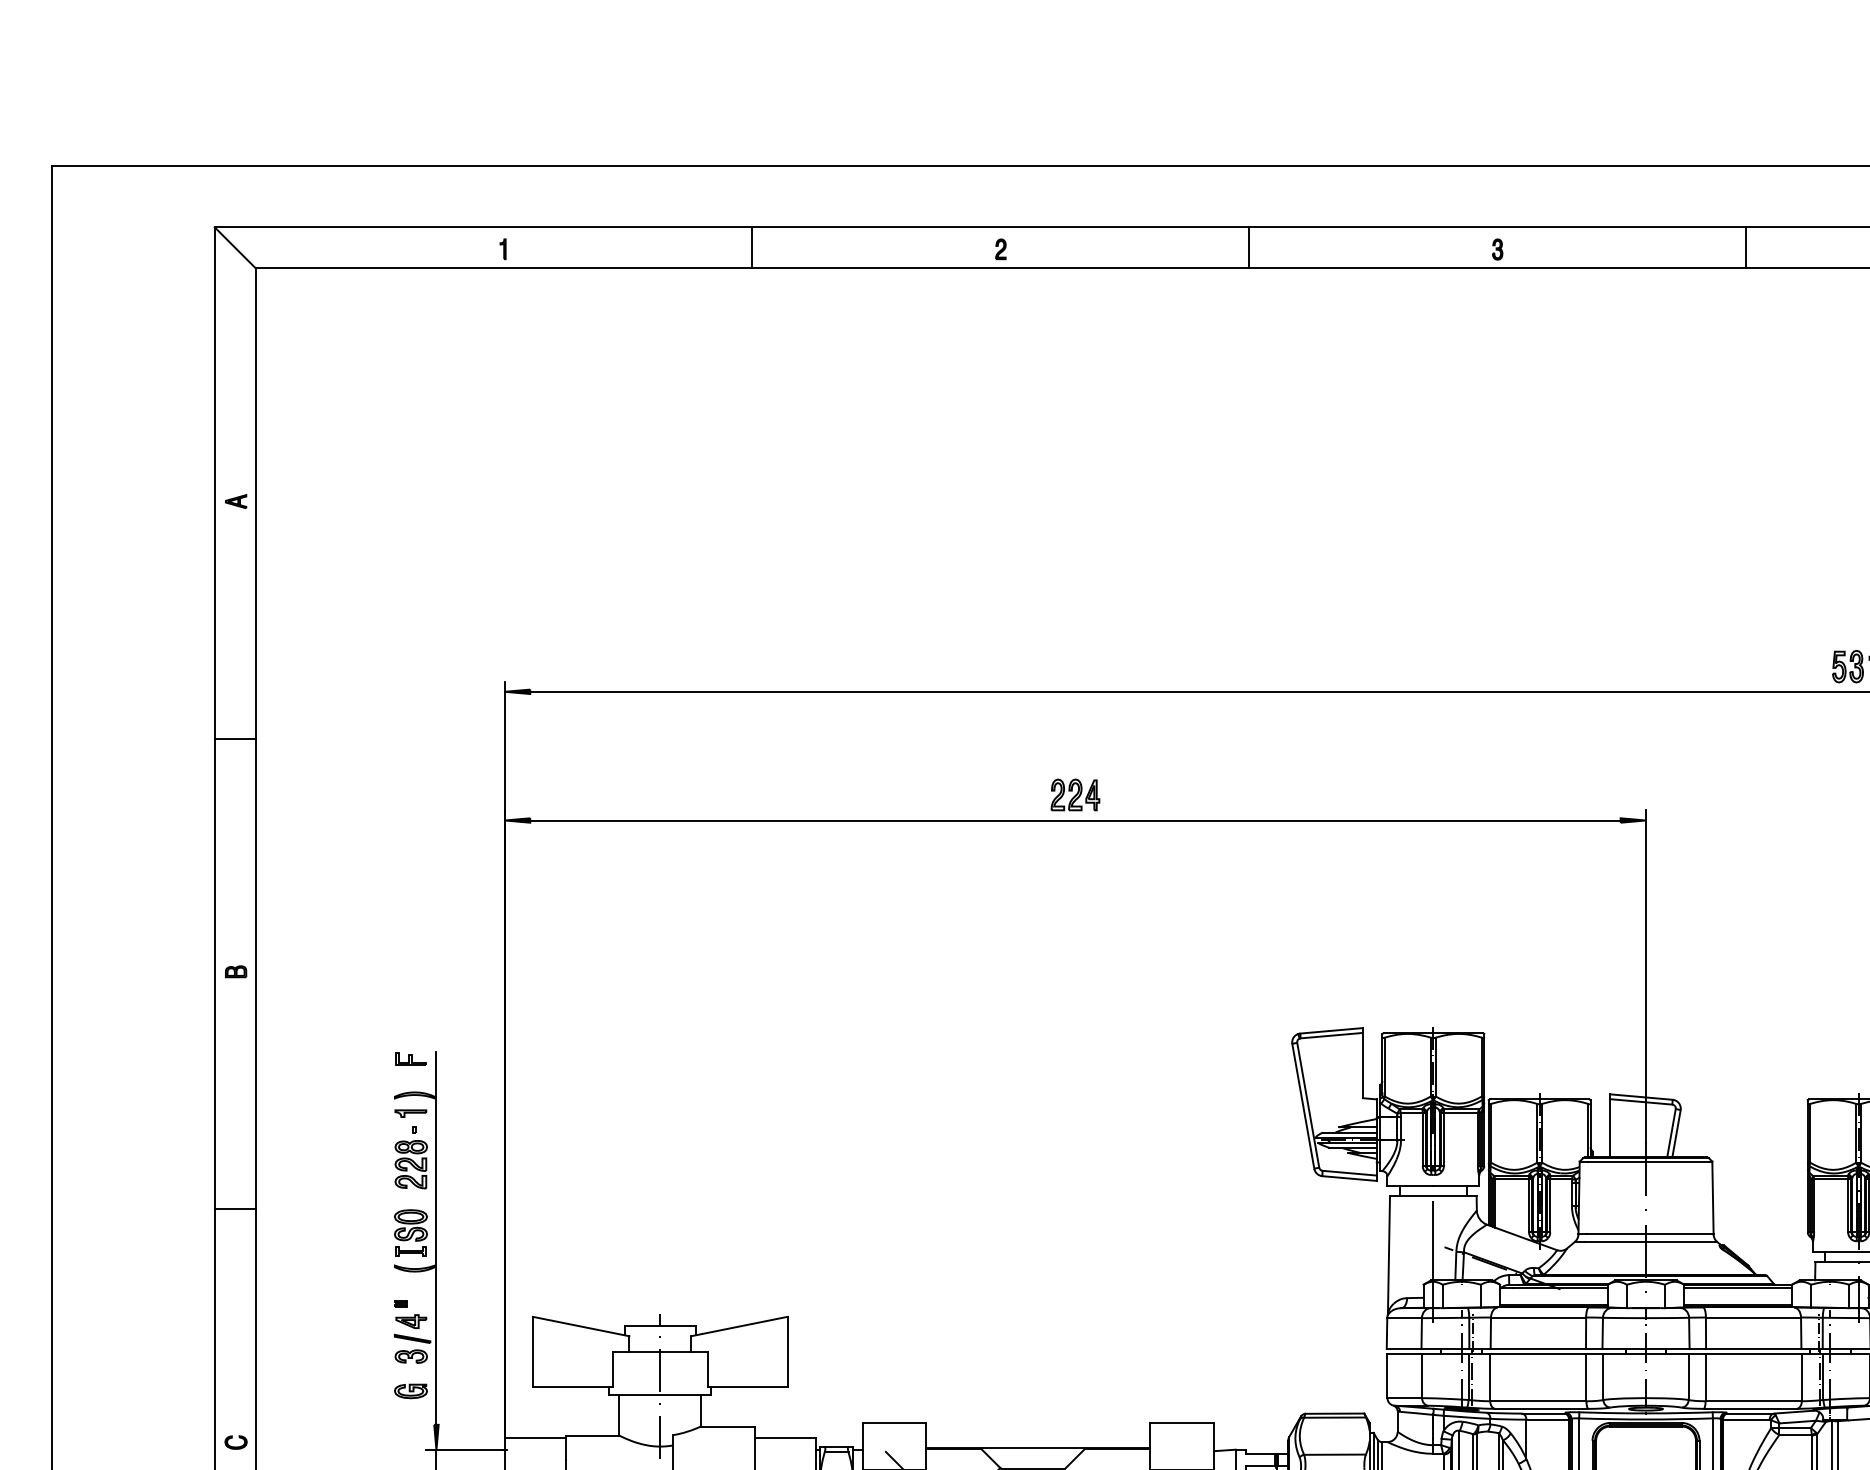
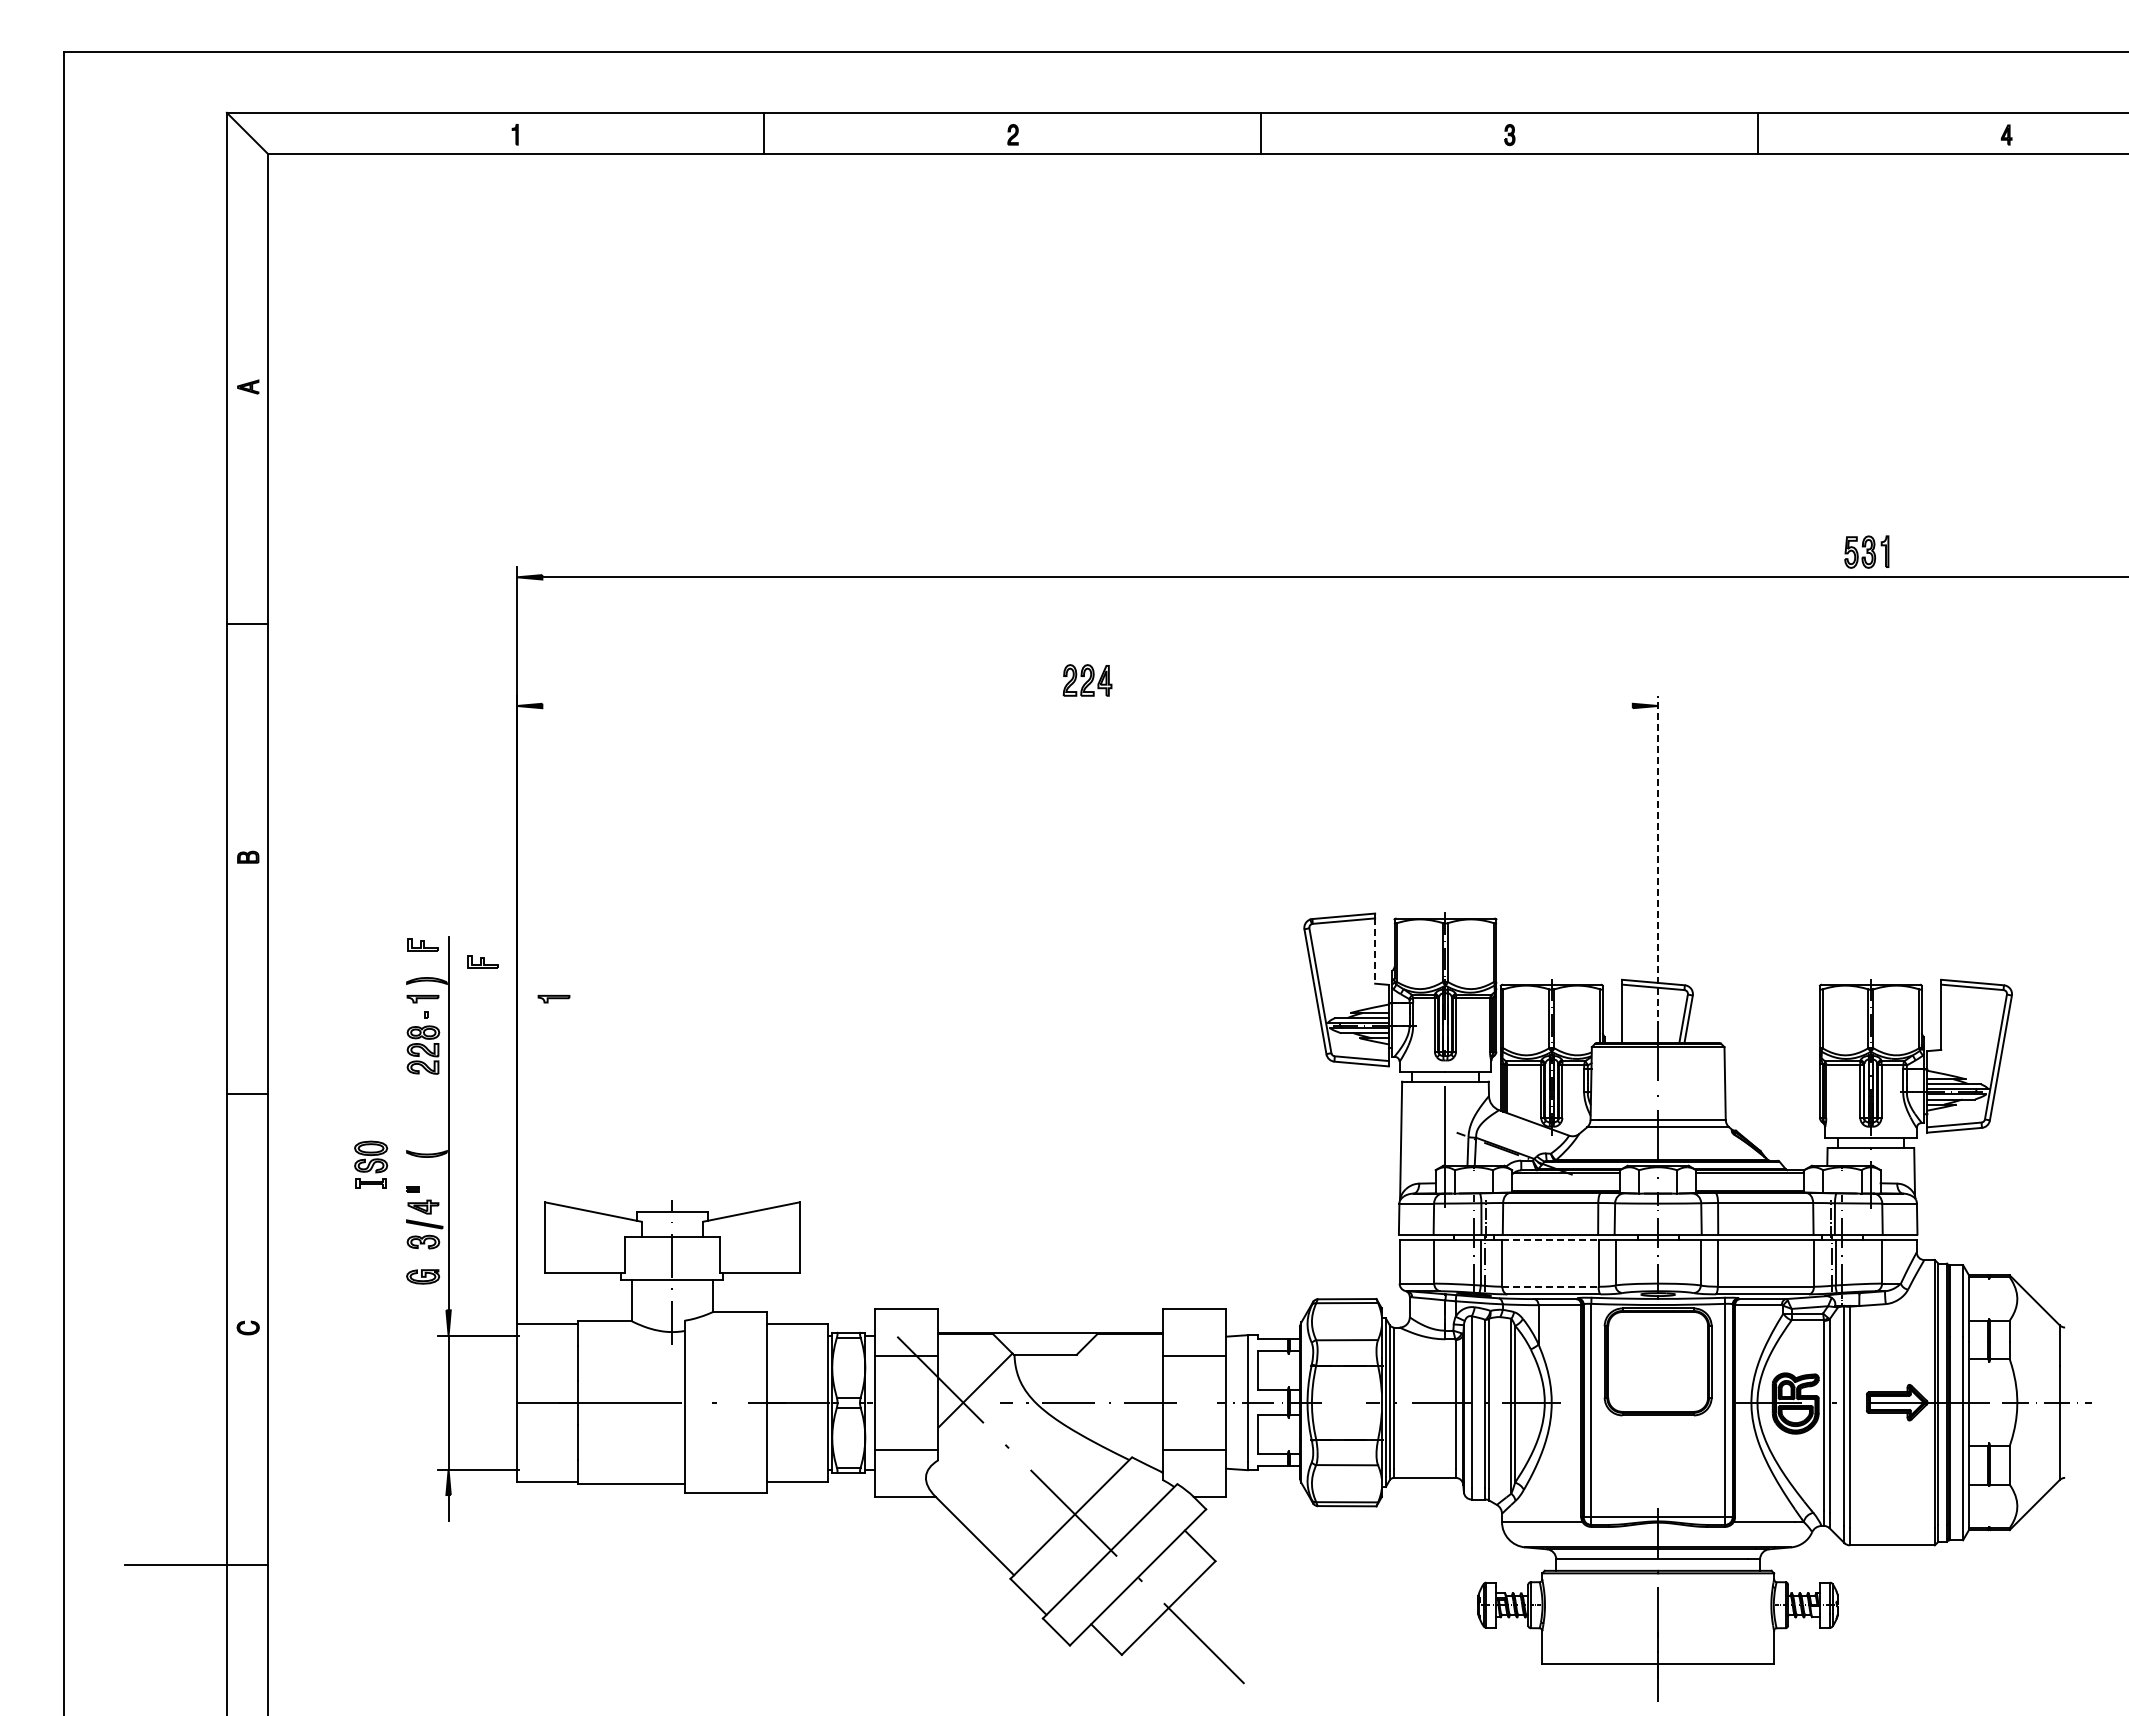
line: (1075, 820) -> (1087, 705), removed
line: (1646, 976) -> (1658, 861), solid -> dashed
line: (1363, 1066) -> (1375, 951), solid -> dashed
part: (470, 1076) -> (482, 961), added
part: (541, 1113) -> (553, 998), added
part: (411, 1233) -> (371, 1164), moved
line: (1539, 1354) -> (1551, 1239), solid -> dashed
line: (1539, 1401) -> (1551, 1286), solid -> dashed

